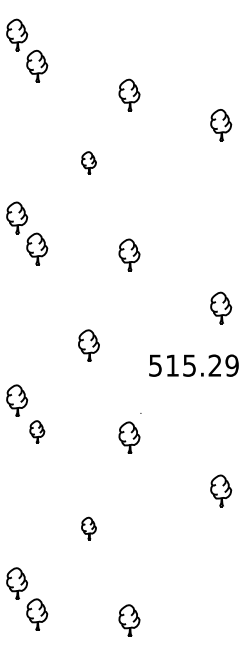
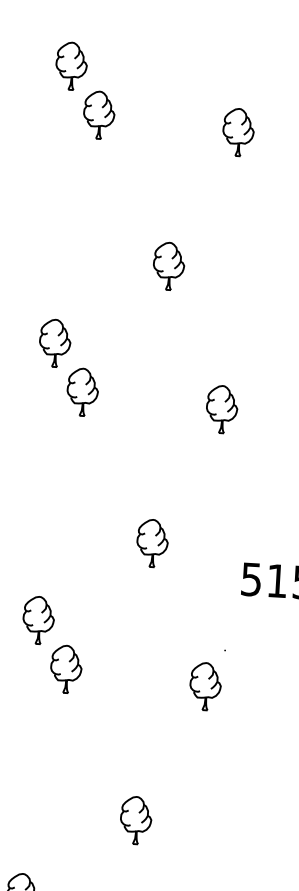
part: (129, 94) -> (238, 131), moved
part: (88, 162) -> (168, 265), size x1.43
part: (37, 431) -> (66, 668), size x1.43
part: (88, 528) -> (135, 820), size x1.43

